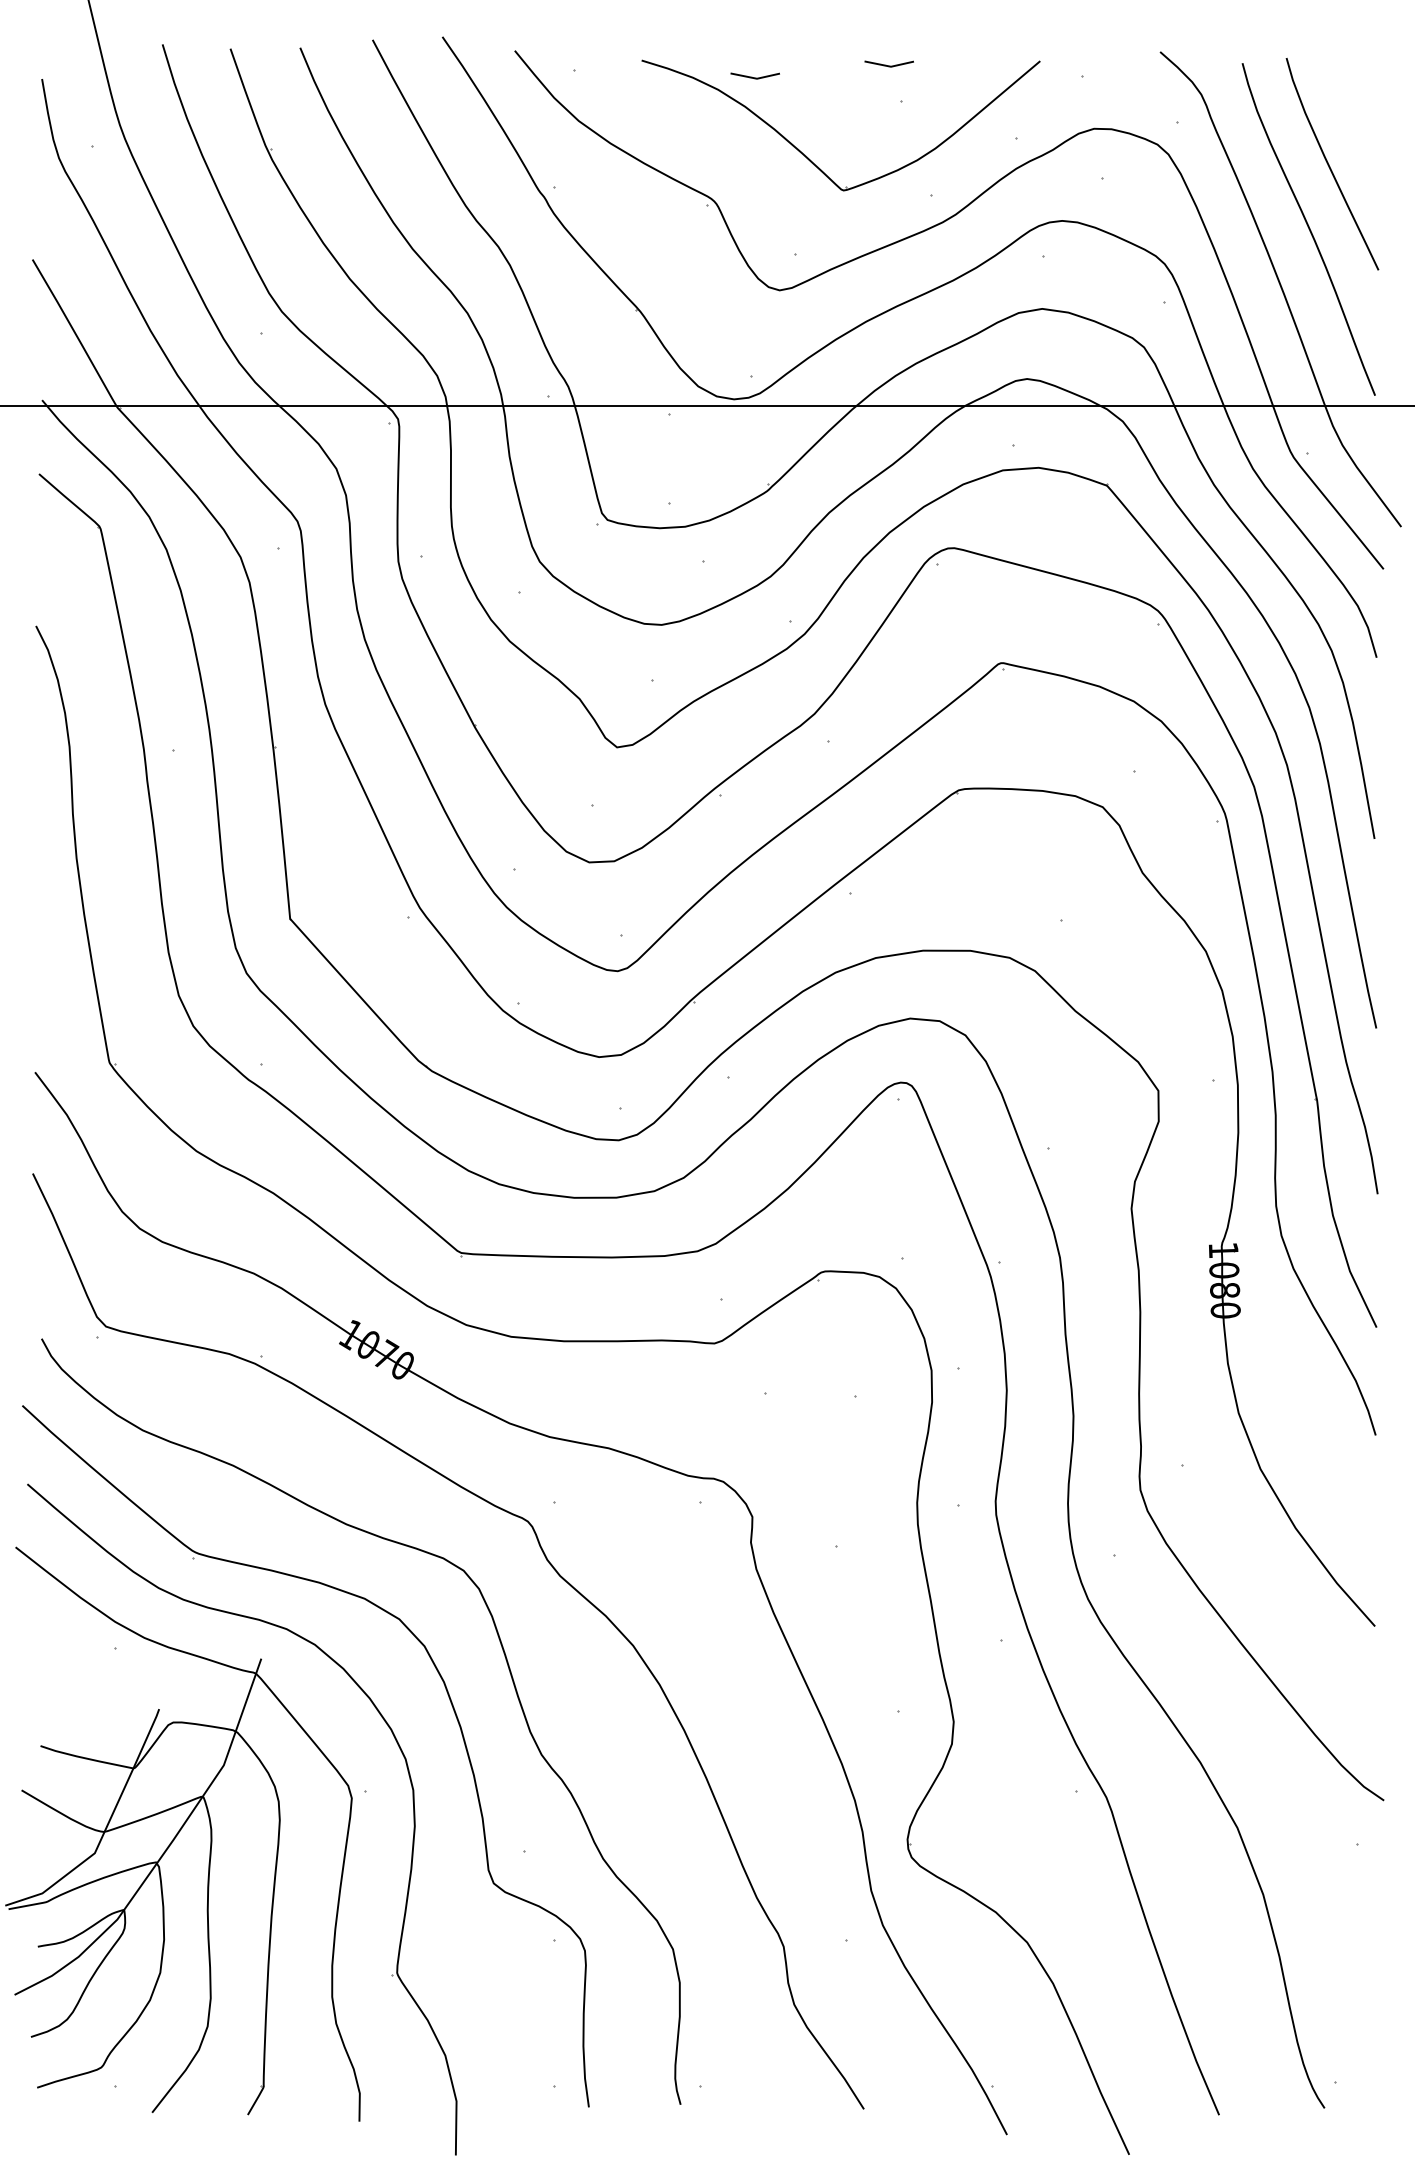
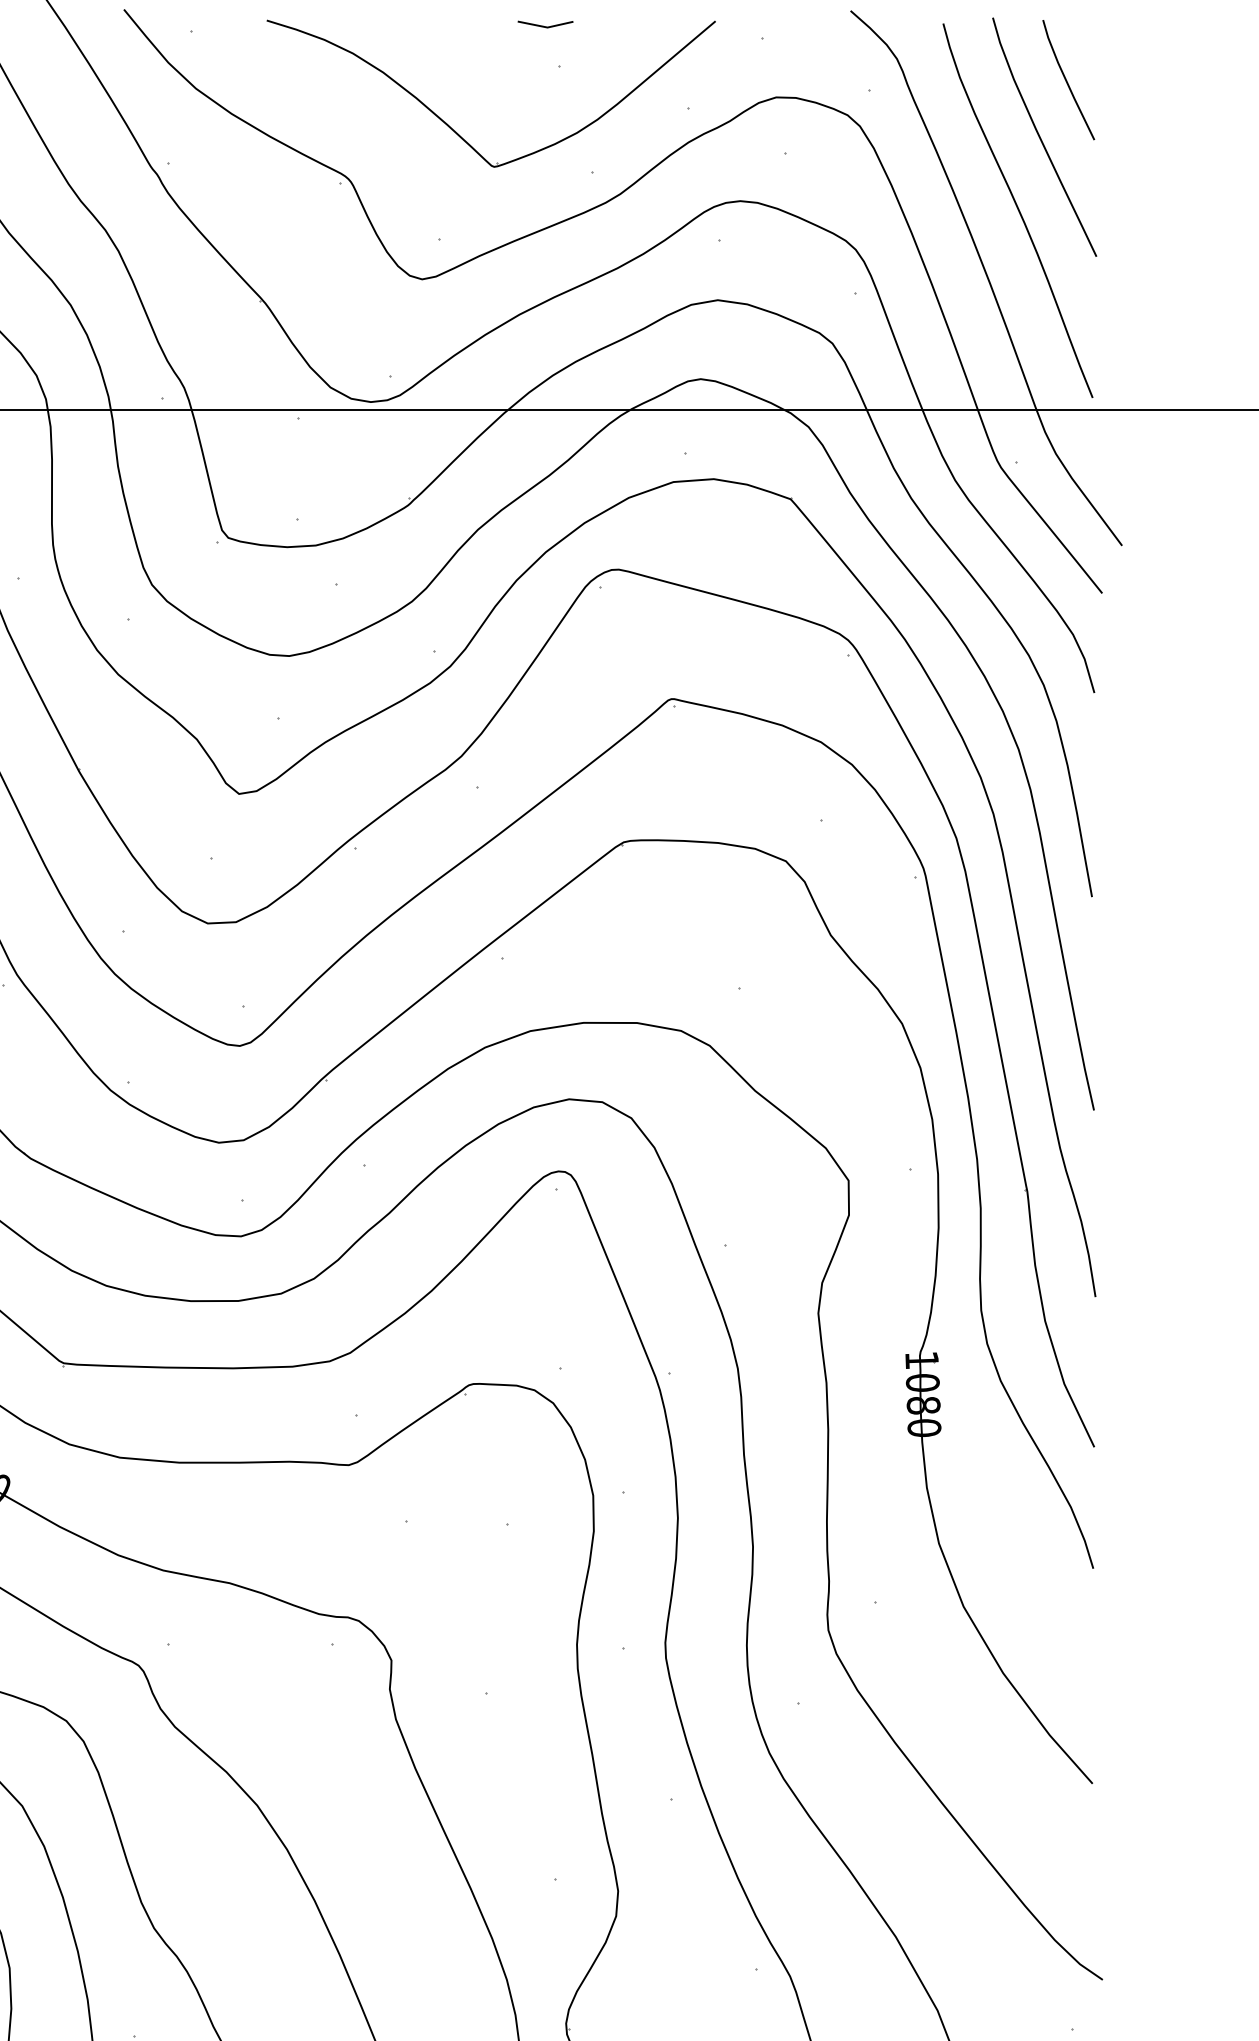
line: (754, 77) -> (393, 39), removed
line: (1352, 113) -> (1067, 80), added

